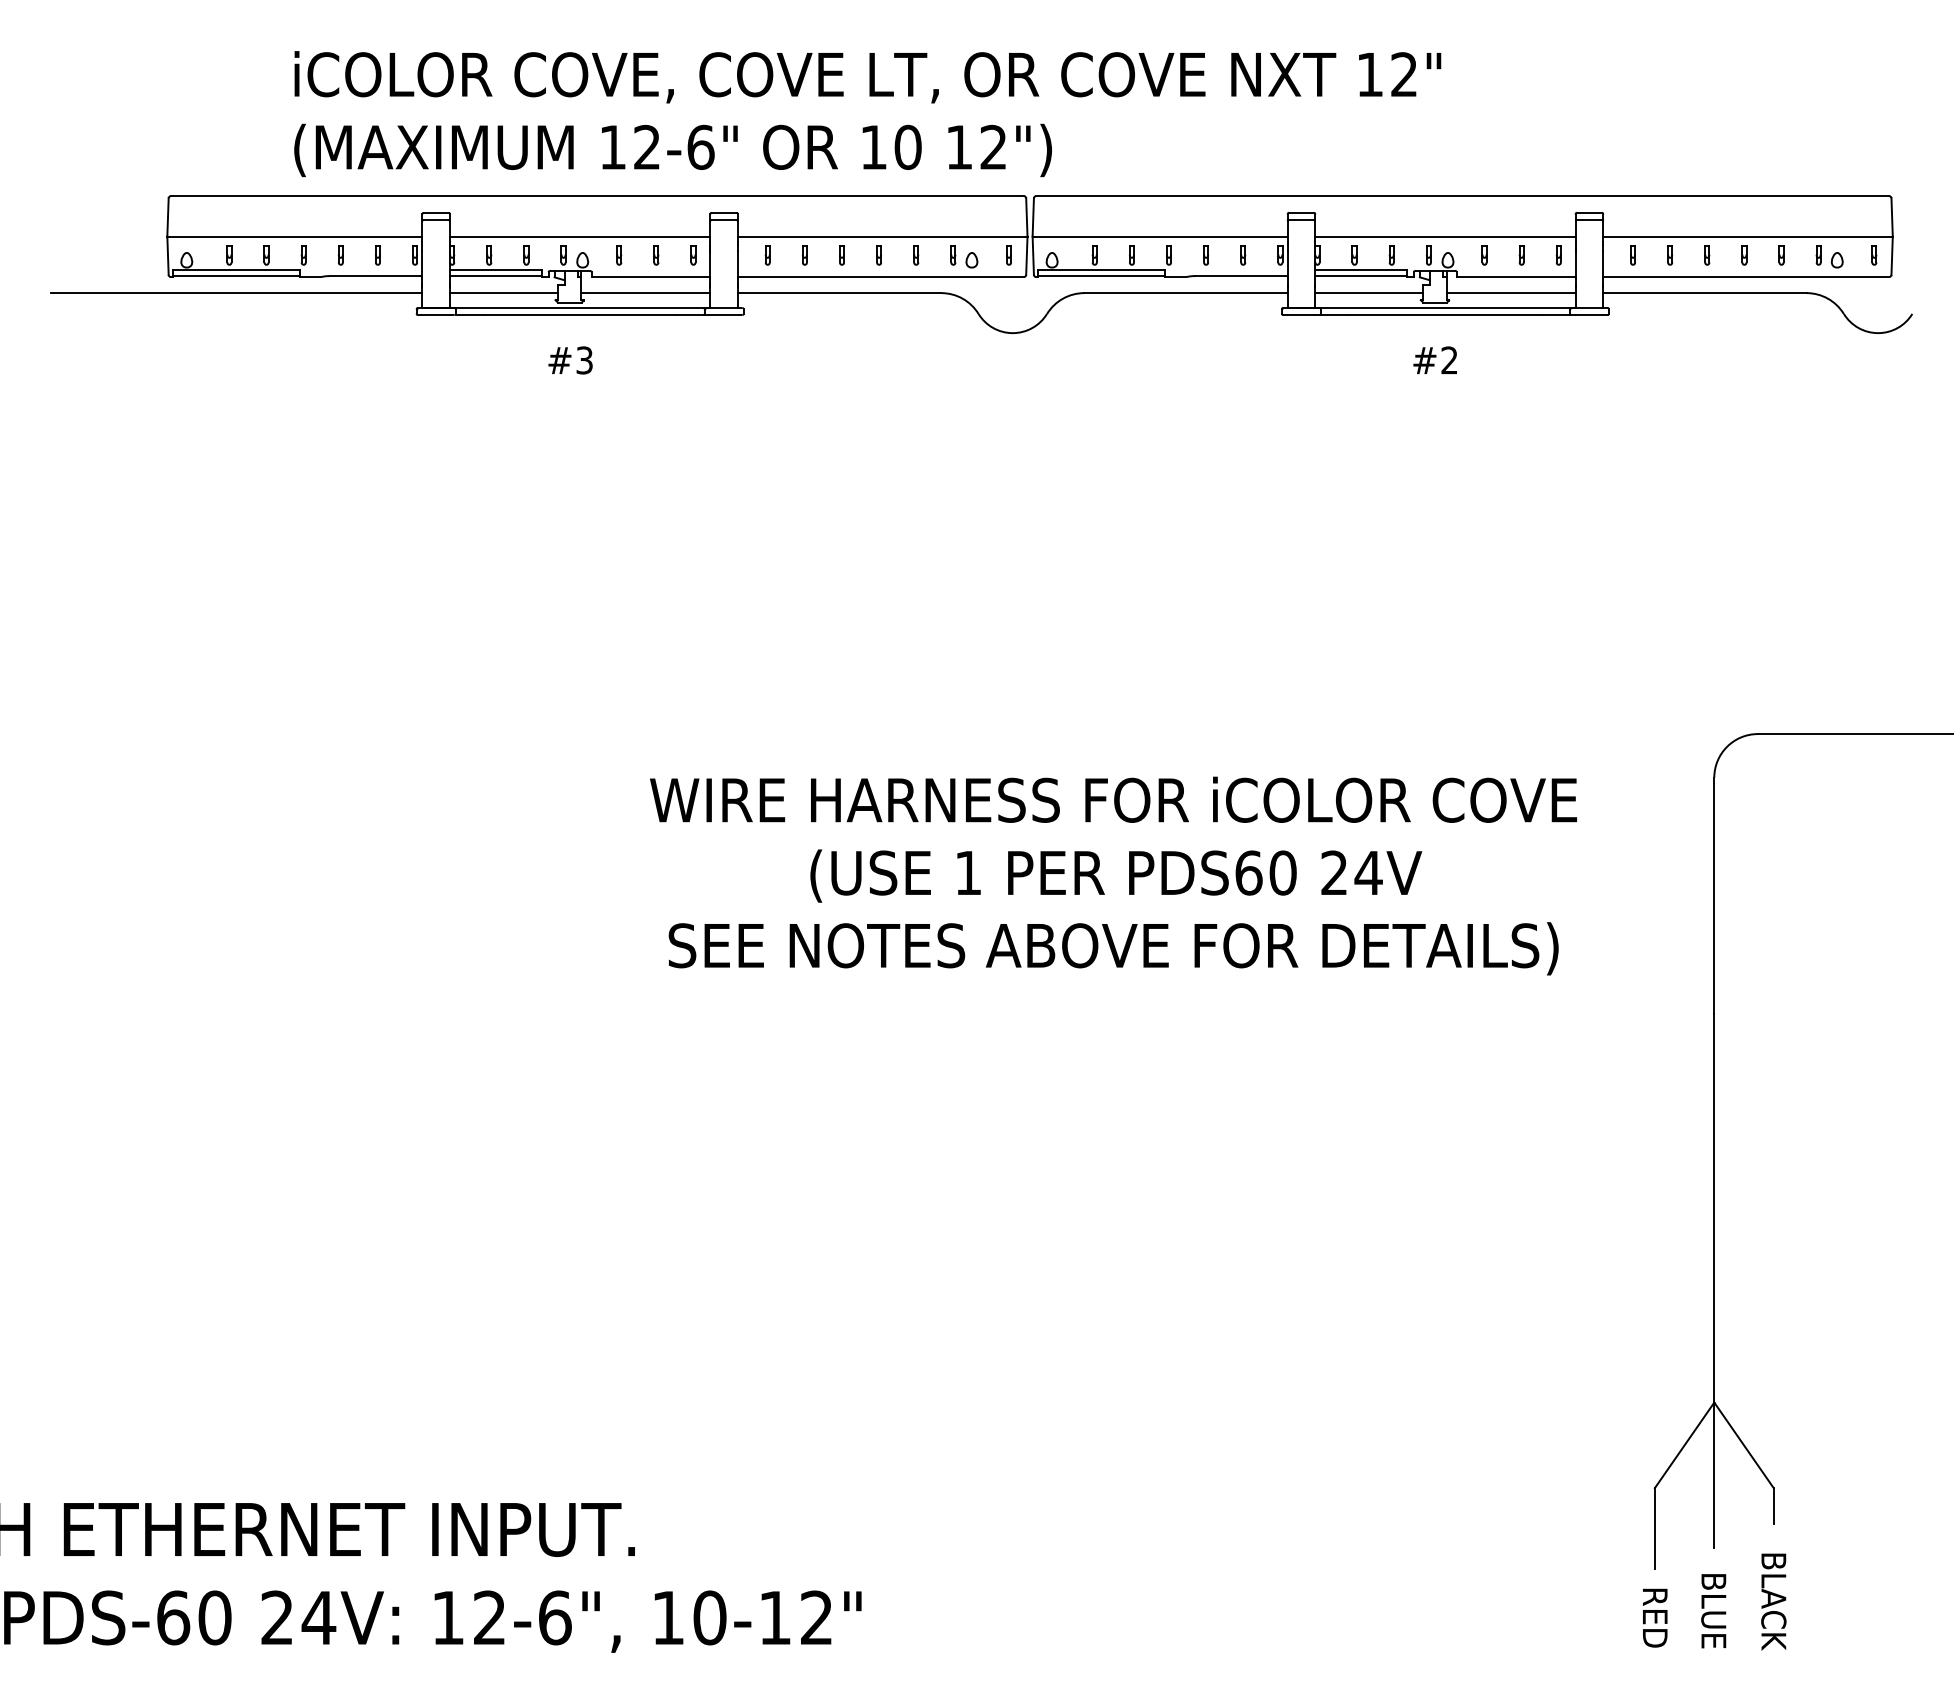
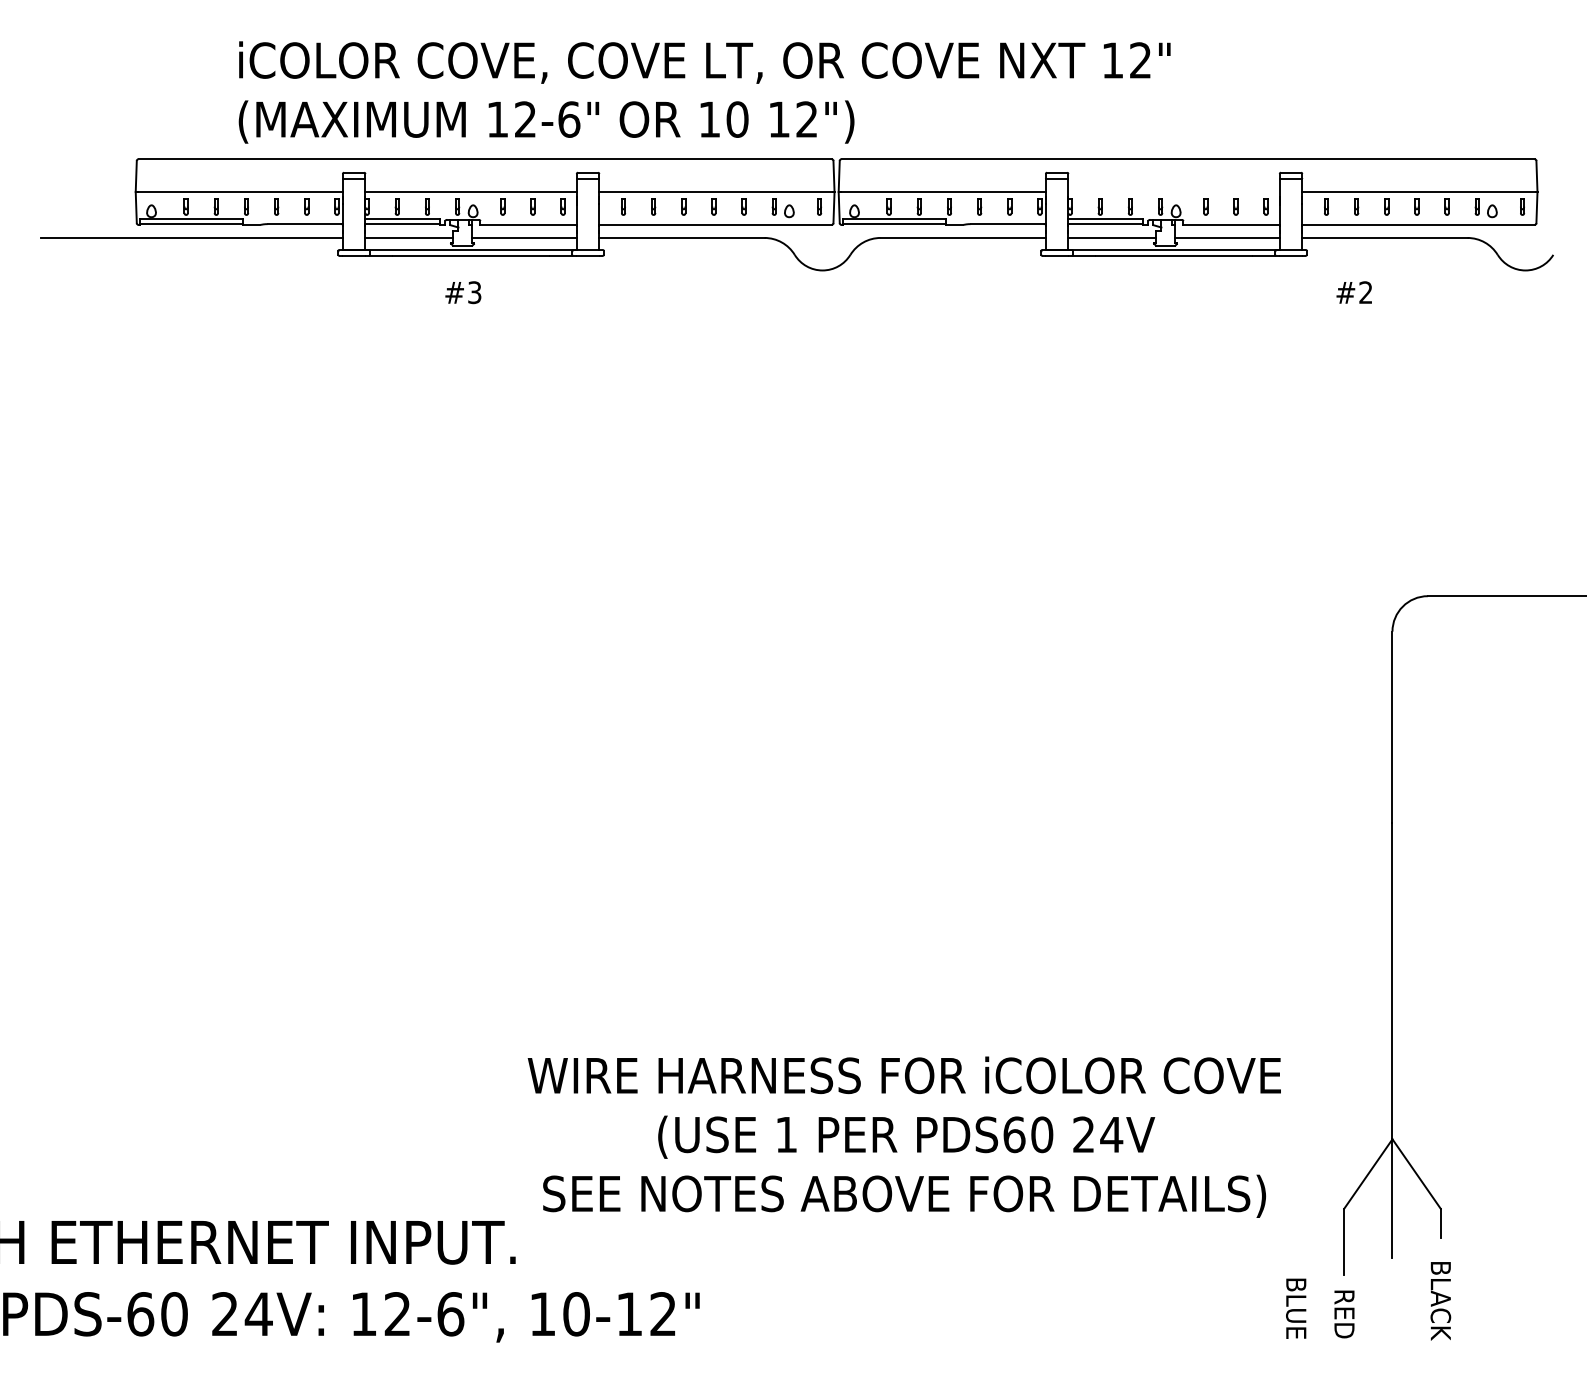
line: (1445, 236) -> (1174, 191), removed
text: (1434, 359) -> (1353, 291), moved
text: (1113, 875) -> (904, 1136), moved
text: (1713, 1611) -> (1295, 1309), moved

